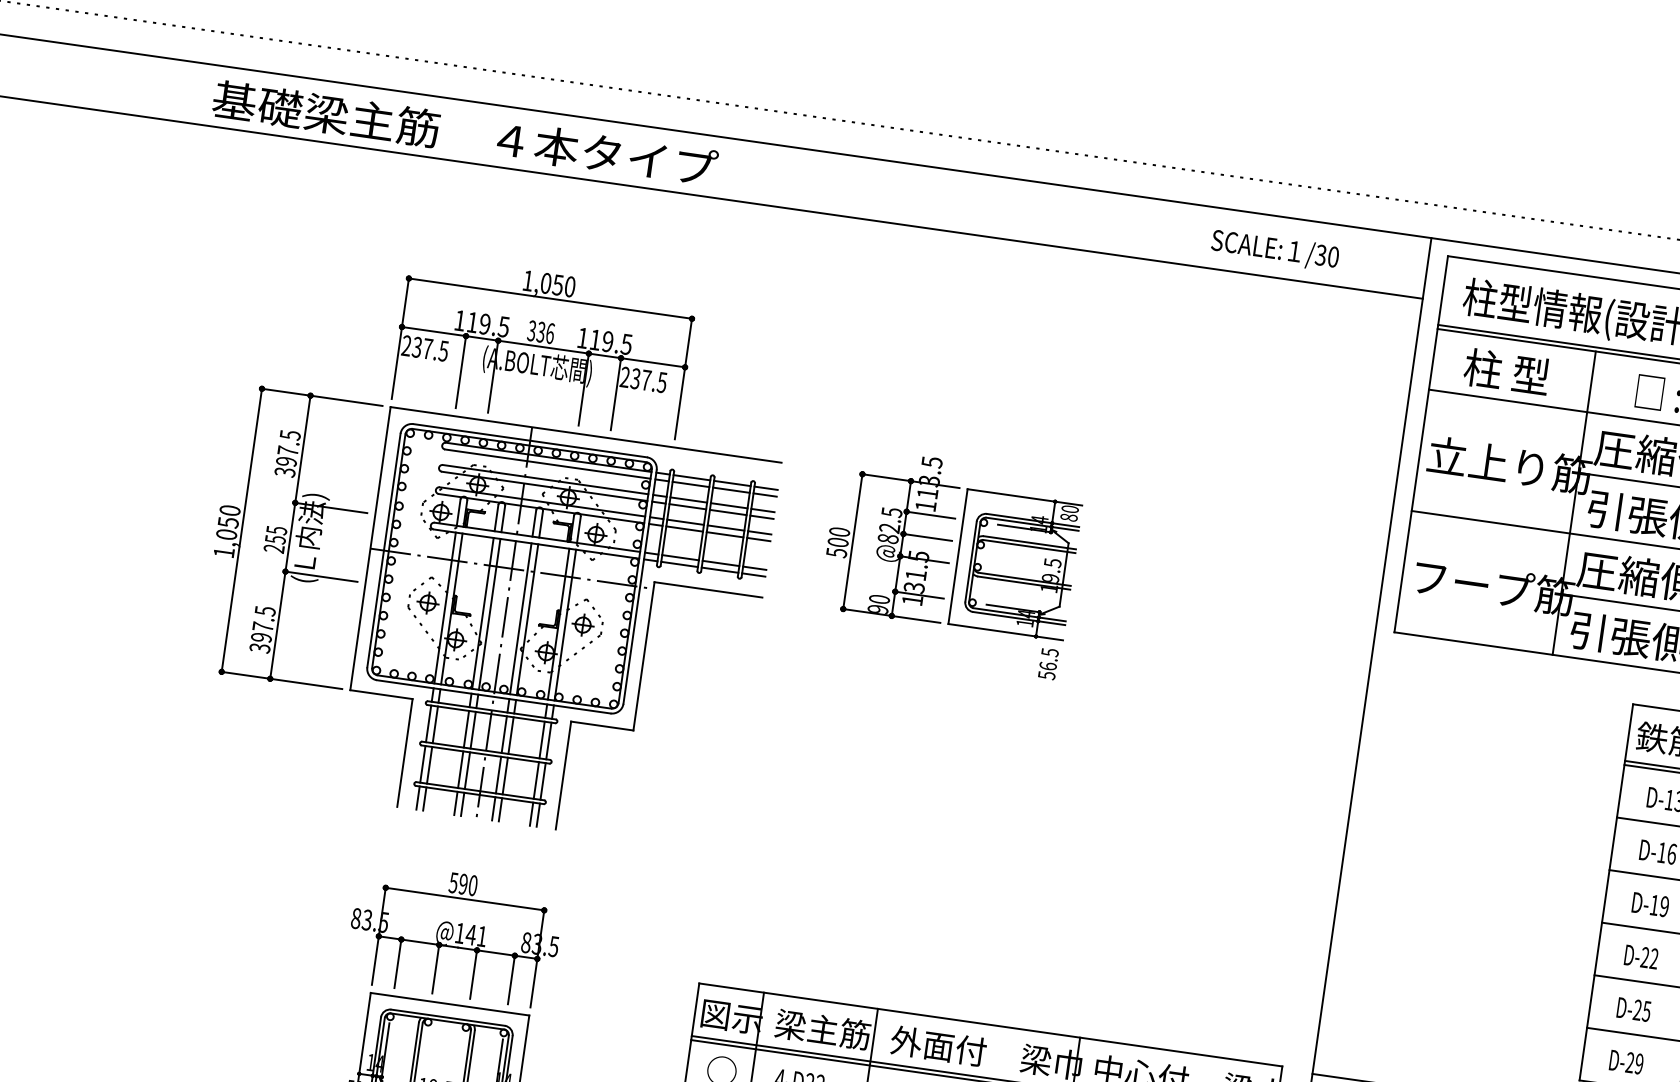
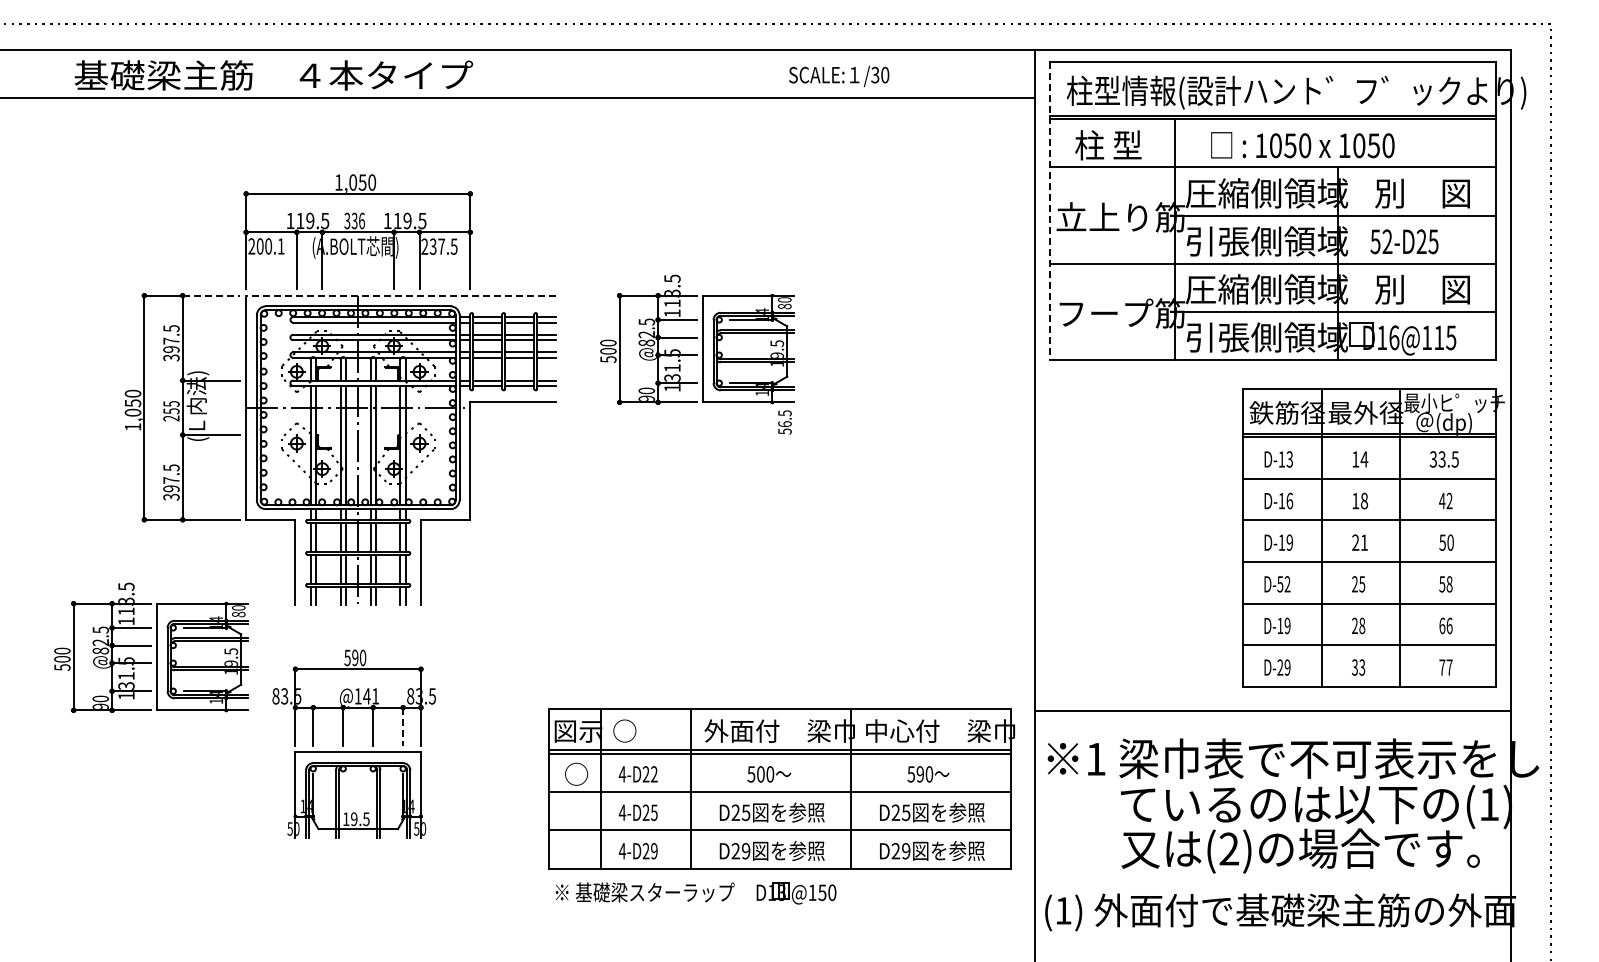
text: (1275, 250) -> (839, 76), moved
text: (430, 349) -> (270, 246), 237.5 -> 200.1
line: (346, 400) -> (211, 295), solid -> dashed
line: (585, 434) -> (400, 295), solid -> dashed
line: (1420, 443) -> (1049, 210), solid -> dashed
part: (207, 834) -> (151, 647), added
text: (1645, 957) -> (1280, 584), D-22 -> D-52
line: (511, 980) -> (403, 727), solid -> dashed
text: (1641, 1010) -> (1283, 625), D-25 -> D-19
text: (823, 1029) -> (650, 730), 梁主筋 -> ○

